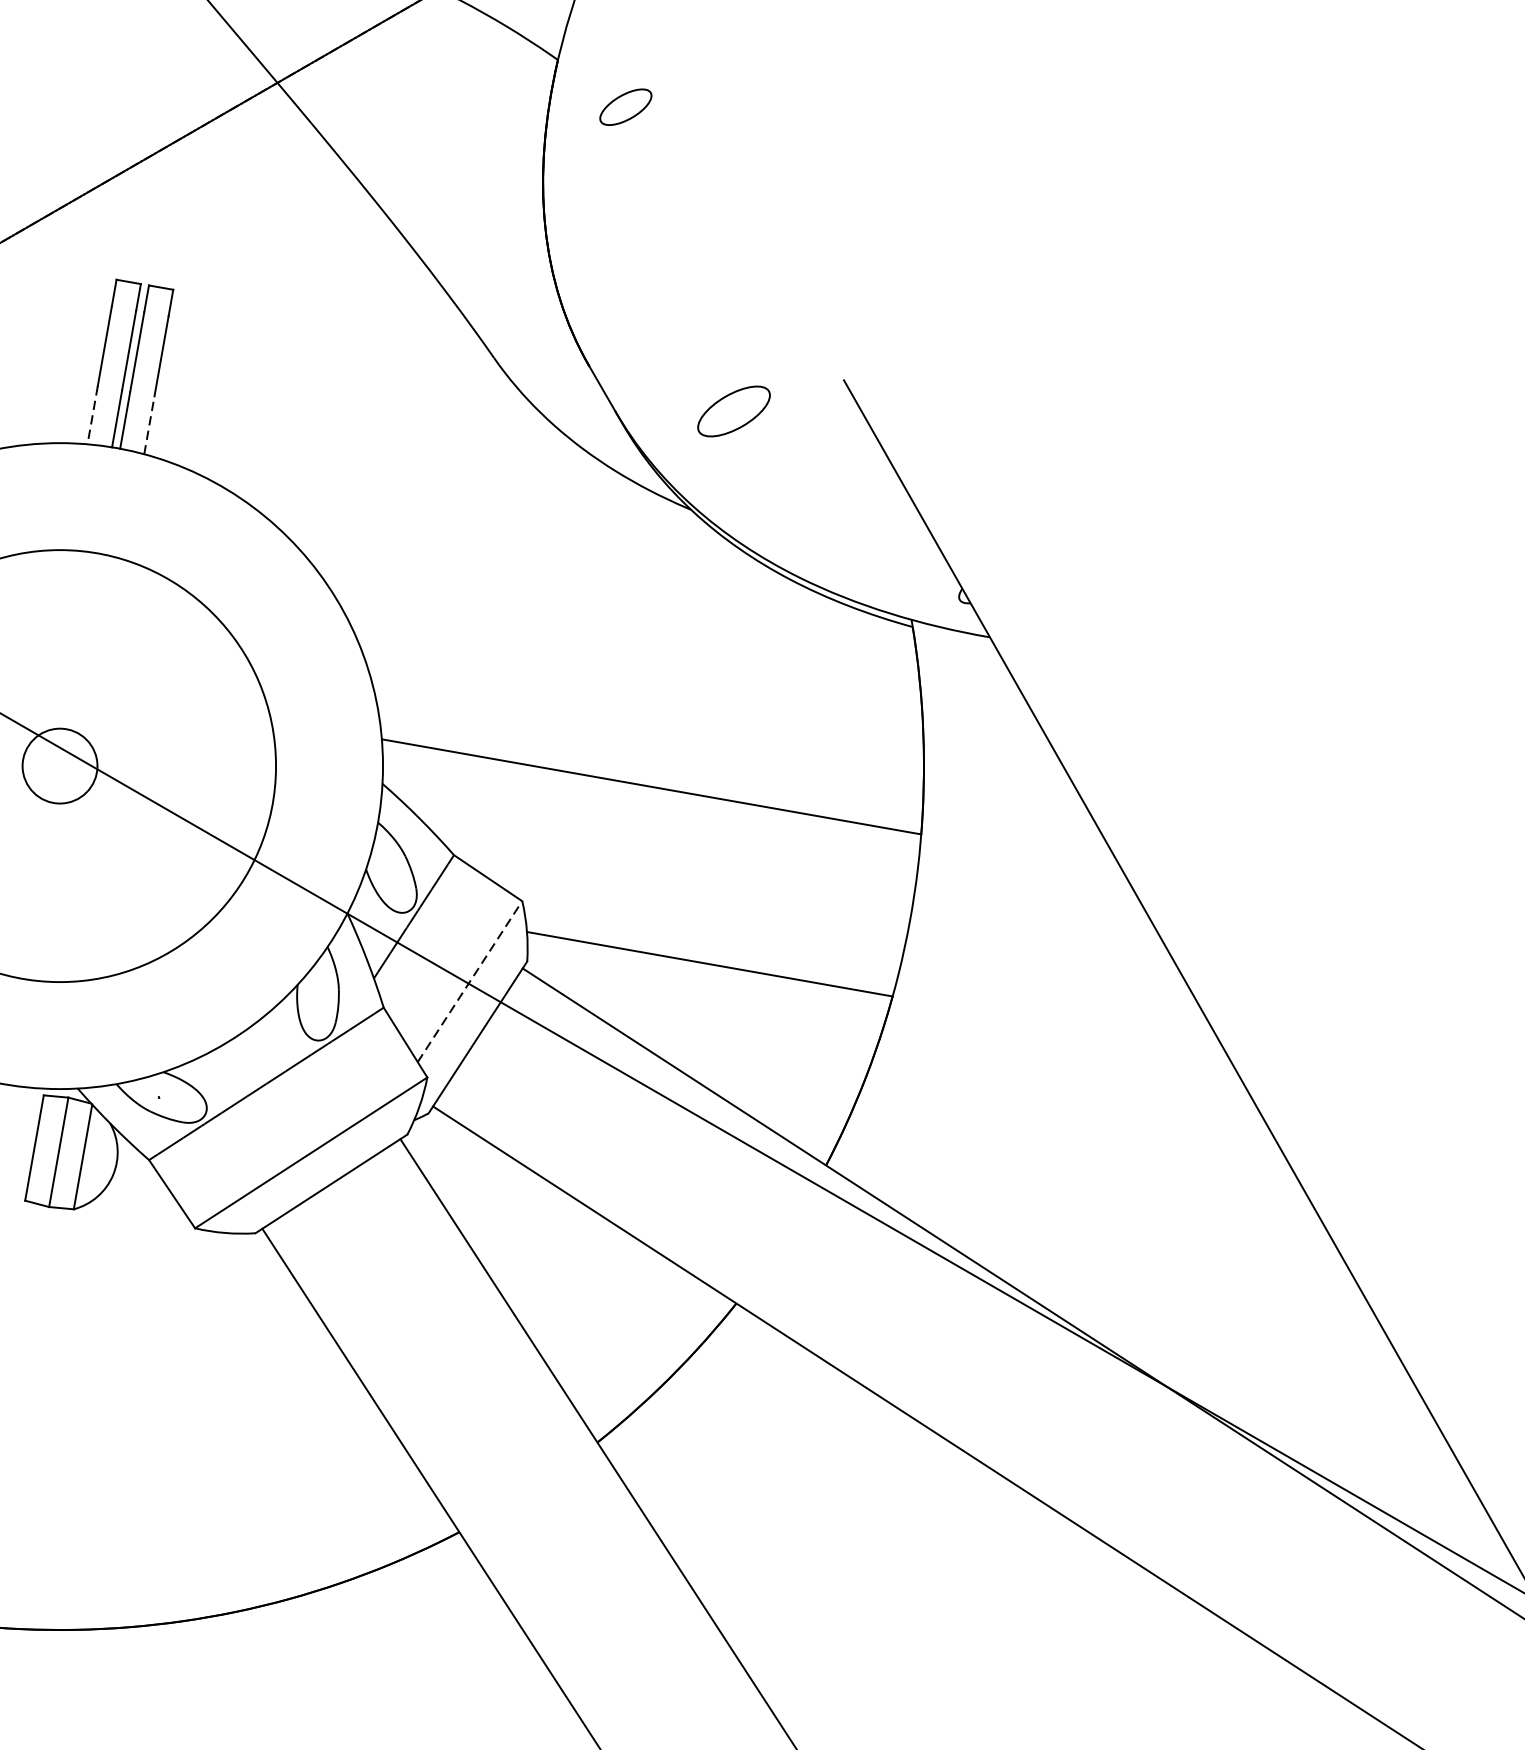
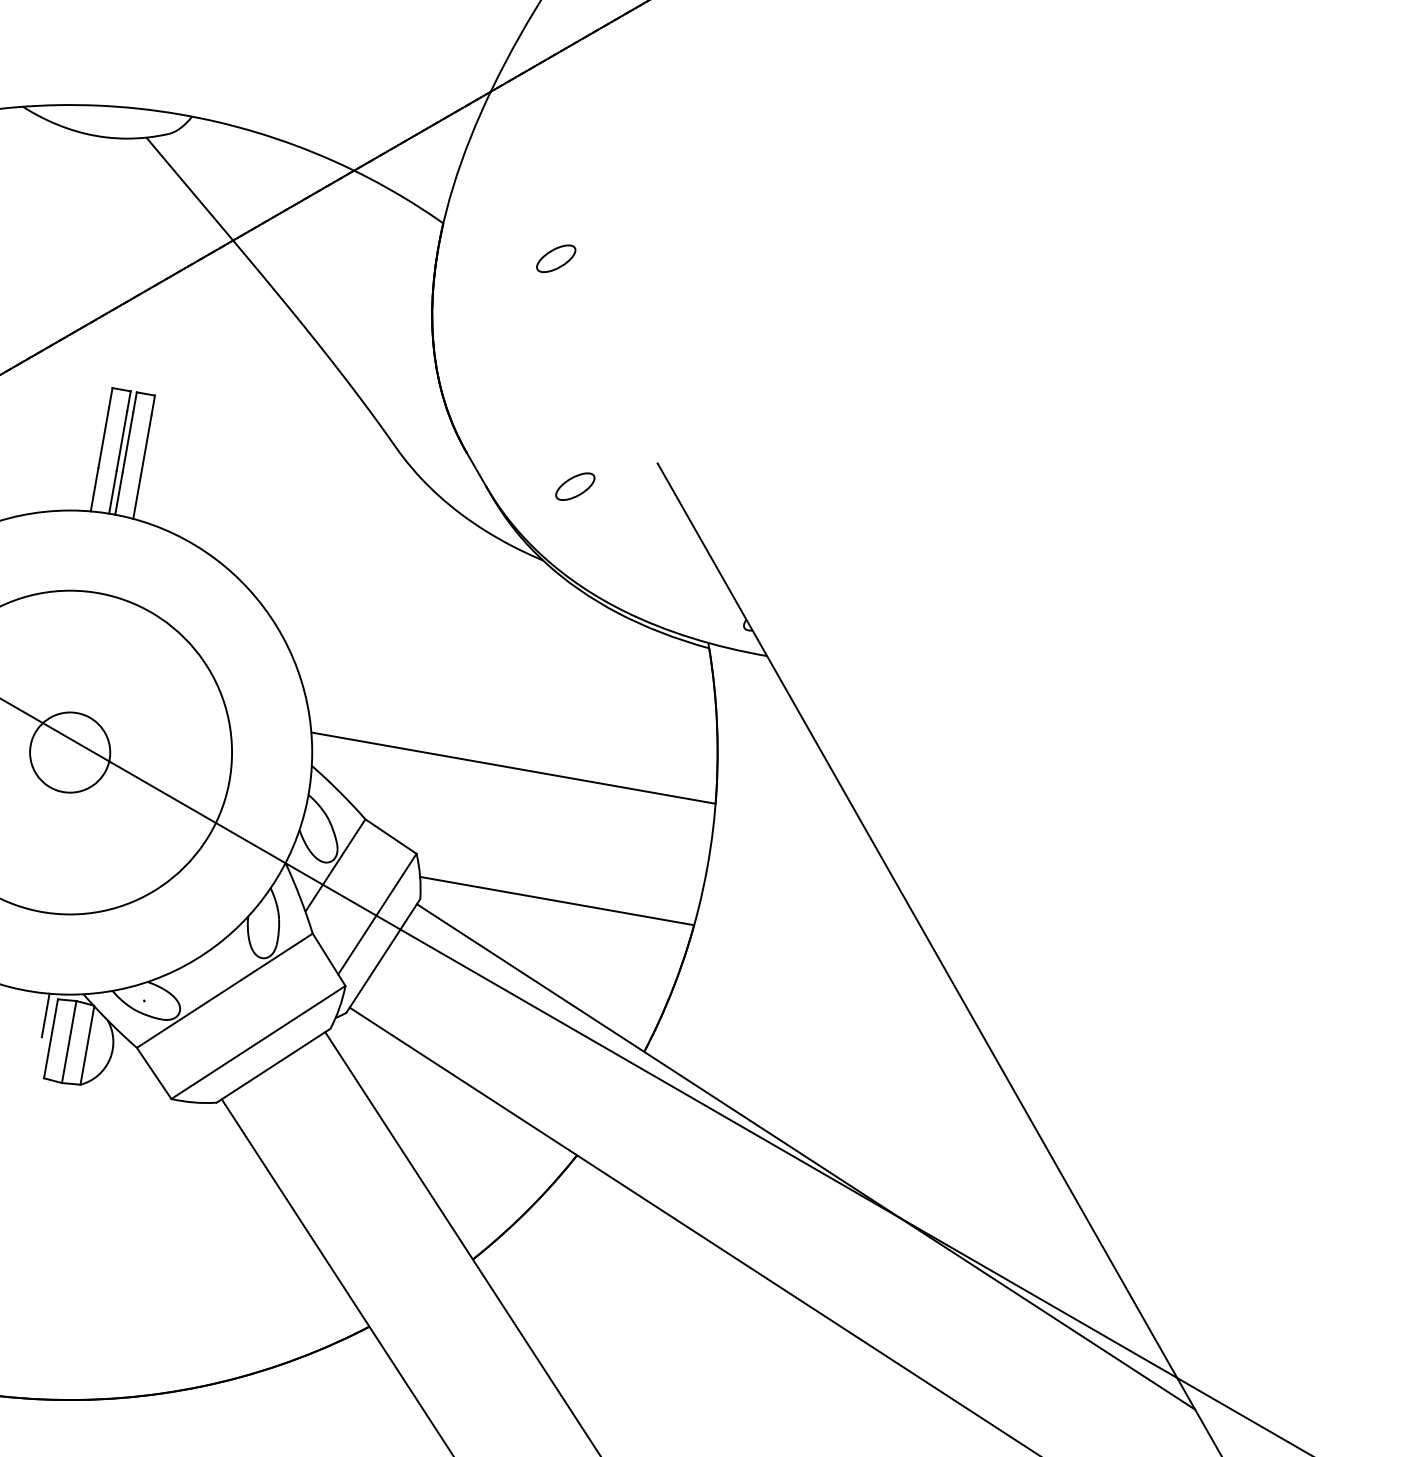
part: (626, 106) -> (556, 258), moved
part: (734, 411) -> (575, 486), size x0.71
line: (92, 416) -> (94, 490), dashed -> solid
line: (149, 424) -> (137, 496), dashed -> solid
circle: (60, 766) -> (70, 752), size x1.43
line: (470, 982) -> (377, 914), dashed -> solid
line: (27, 1116) -> (45, 1015), added

